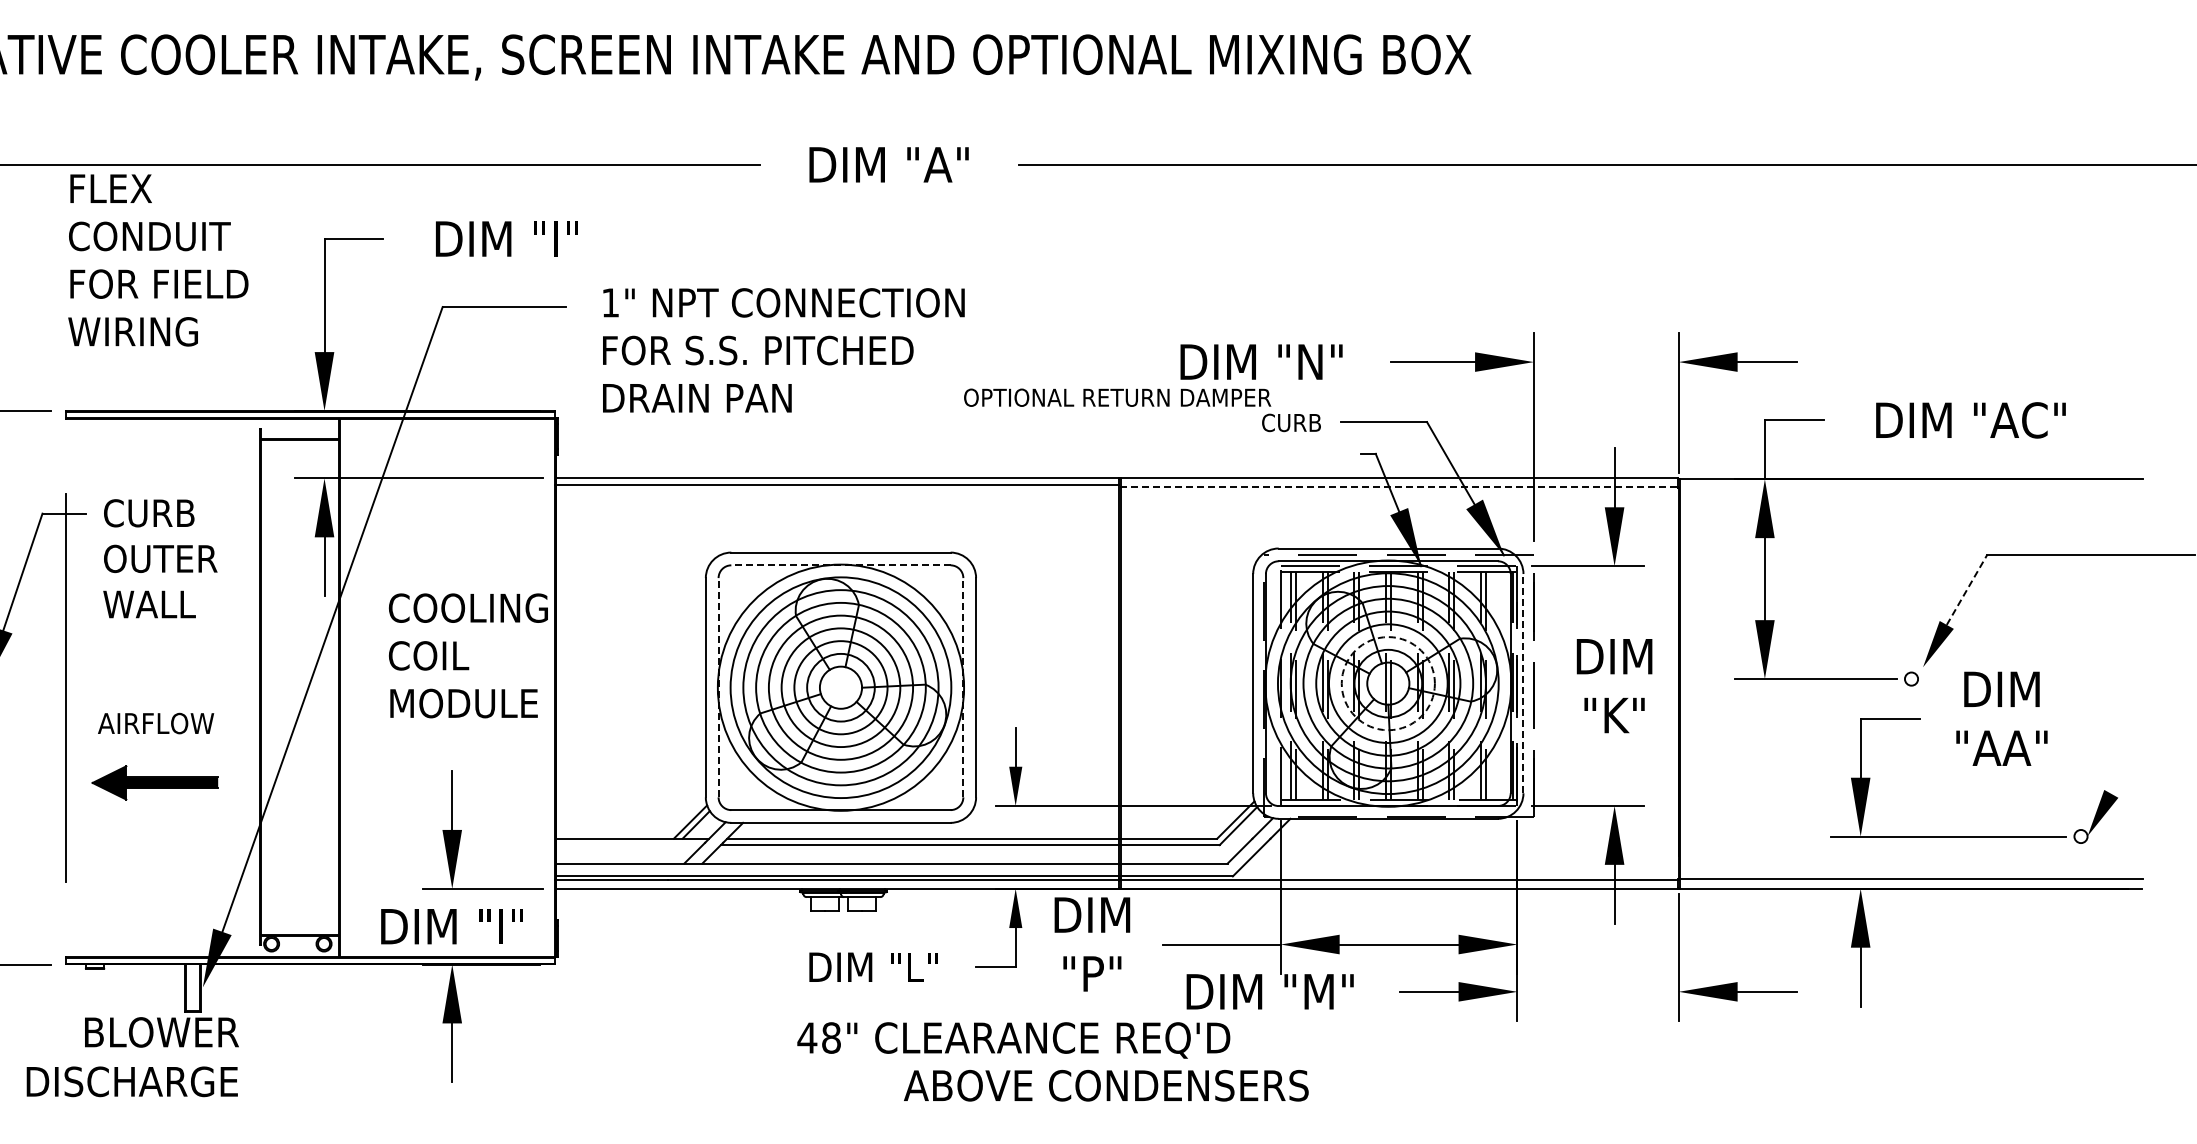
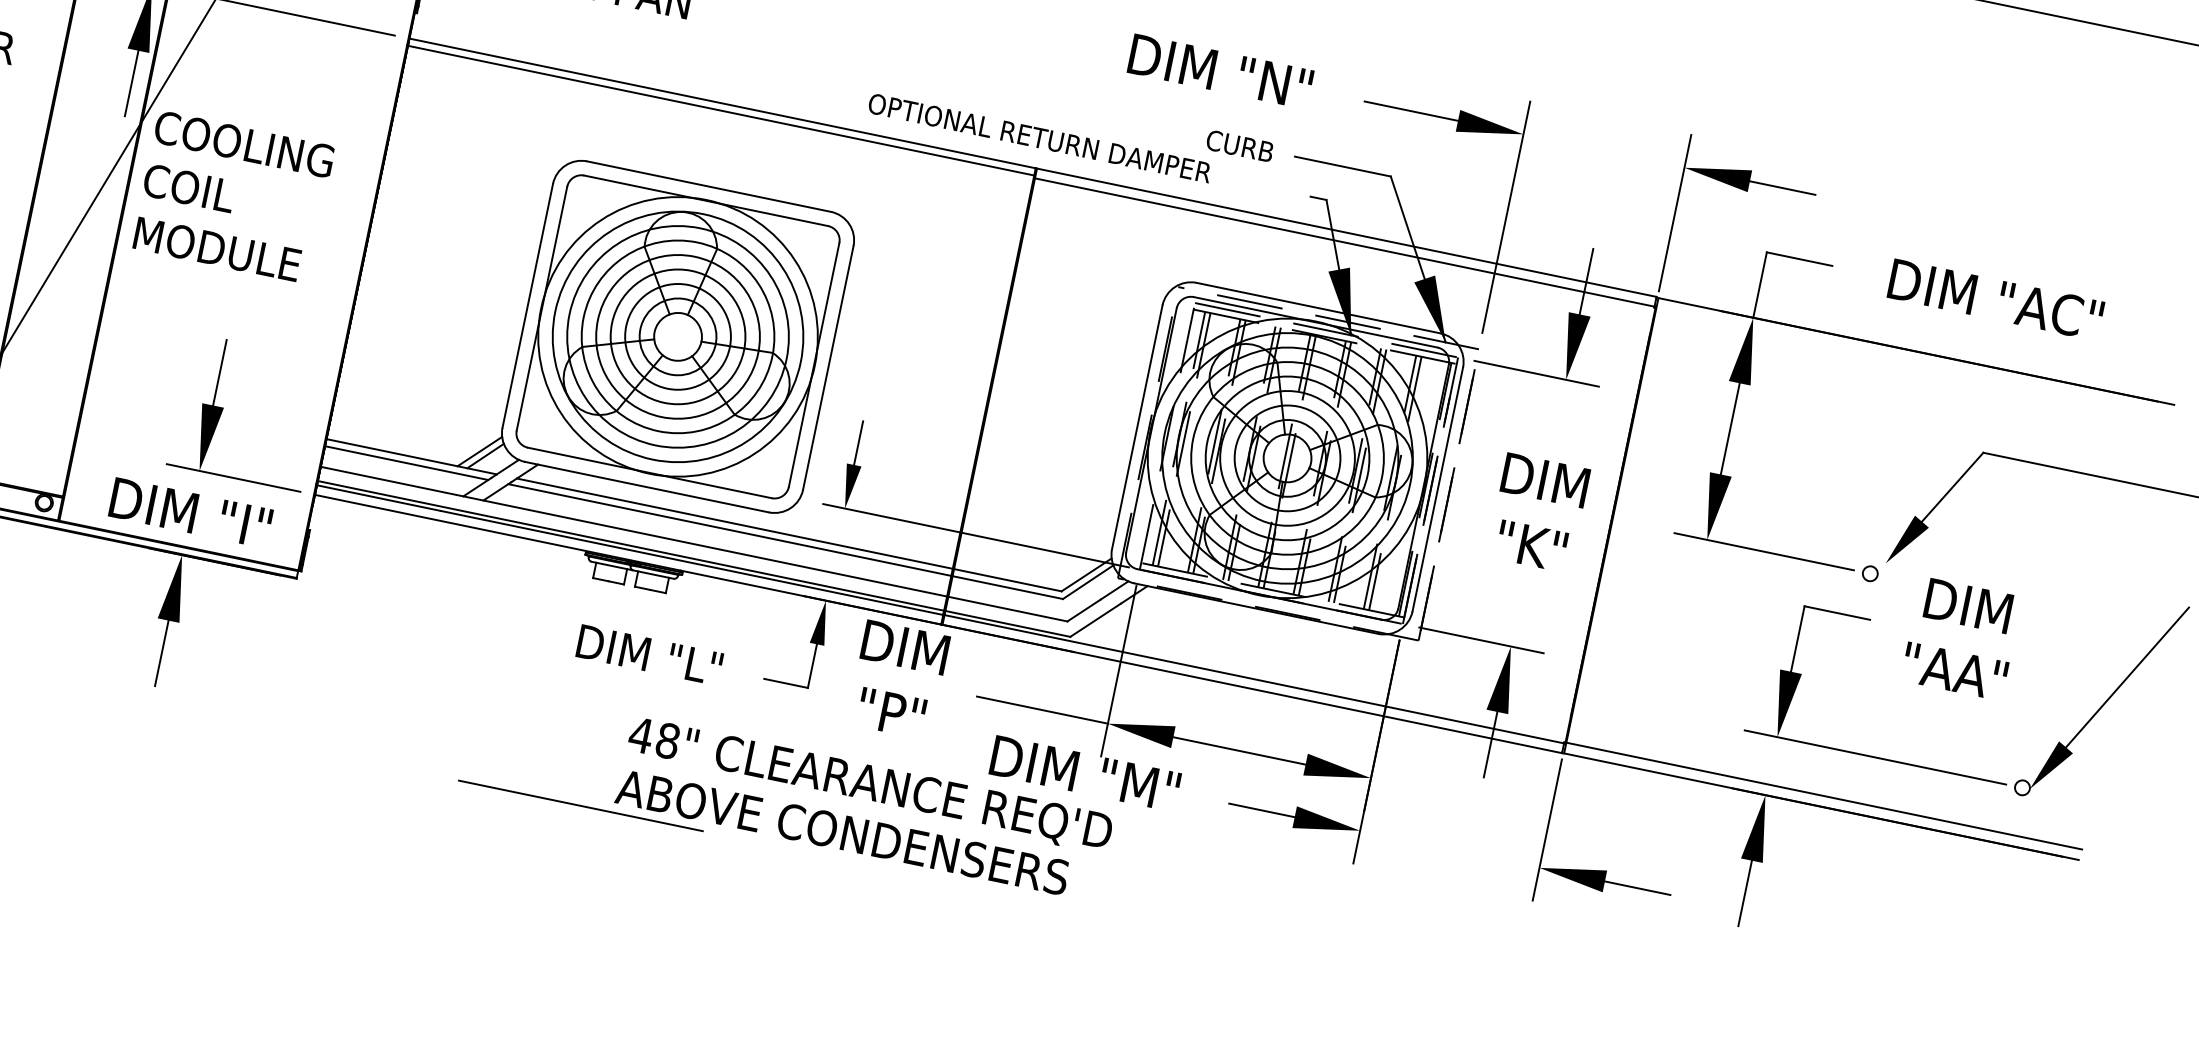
text: (1117, 397) -> (1039, 137), moved
line: (1399, 487) -> (1345, 242), dashed -> solid
line: (840, 565) -> (705, 200), dashed -> solid
line: (1967, 589) -> (1953, 487), dashed -> solid
text: (468, 655) -> (233, 196), moved
circle: (1387, 683) -> (1286, 458), dashed -> solid
line: (1523, 683) -> (1437, 489), dashed -> solid
line: (718, 687) -> (541, 308), dashed -> solid
line: (963, 687) -> (814, 364), dashed -> solid
line: (2151, 722) -> (2127, 677), added
line: (629, 845) -> (406, 463), added
text: (1013, 1040) -> (869, 785), moved
text: (1106, 1085) -> (842, 832), moved
line: (840, 1109) -> (580, 805), added

